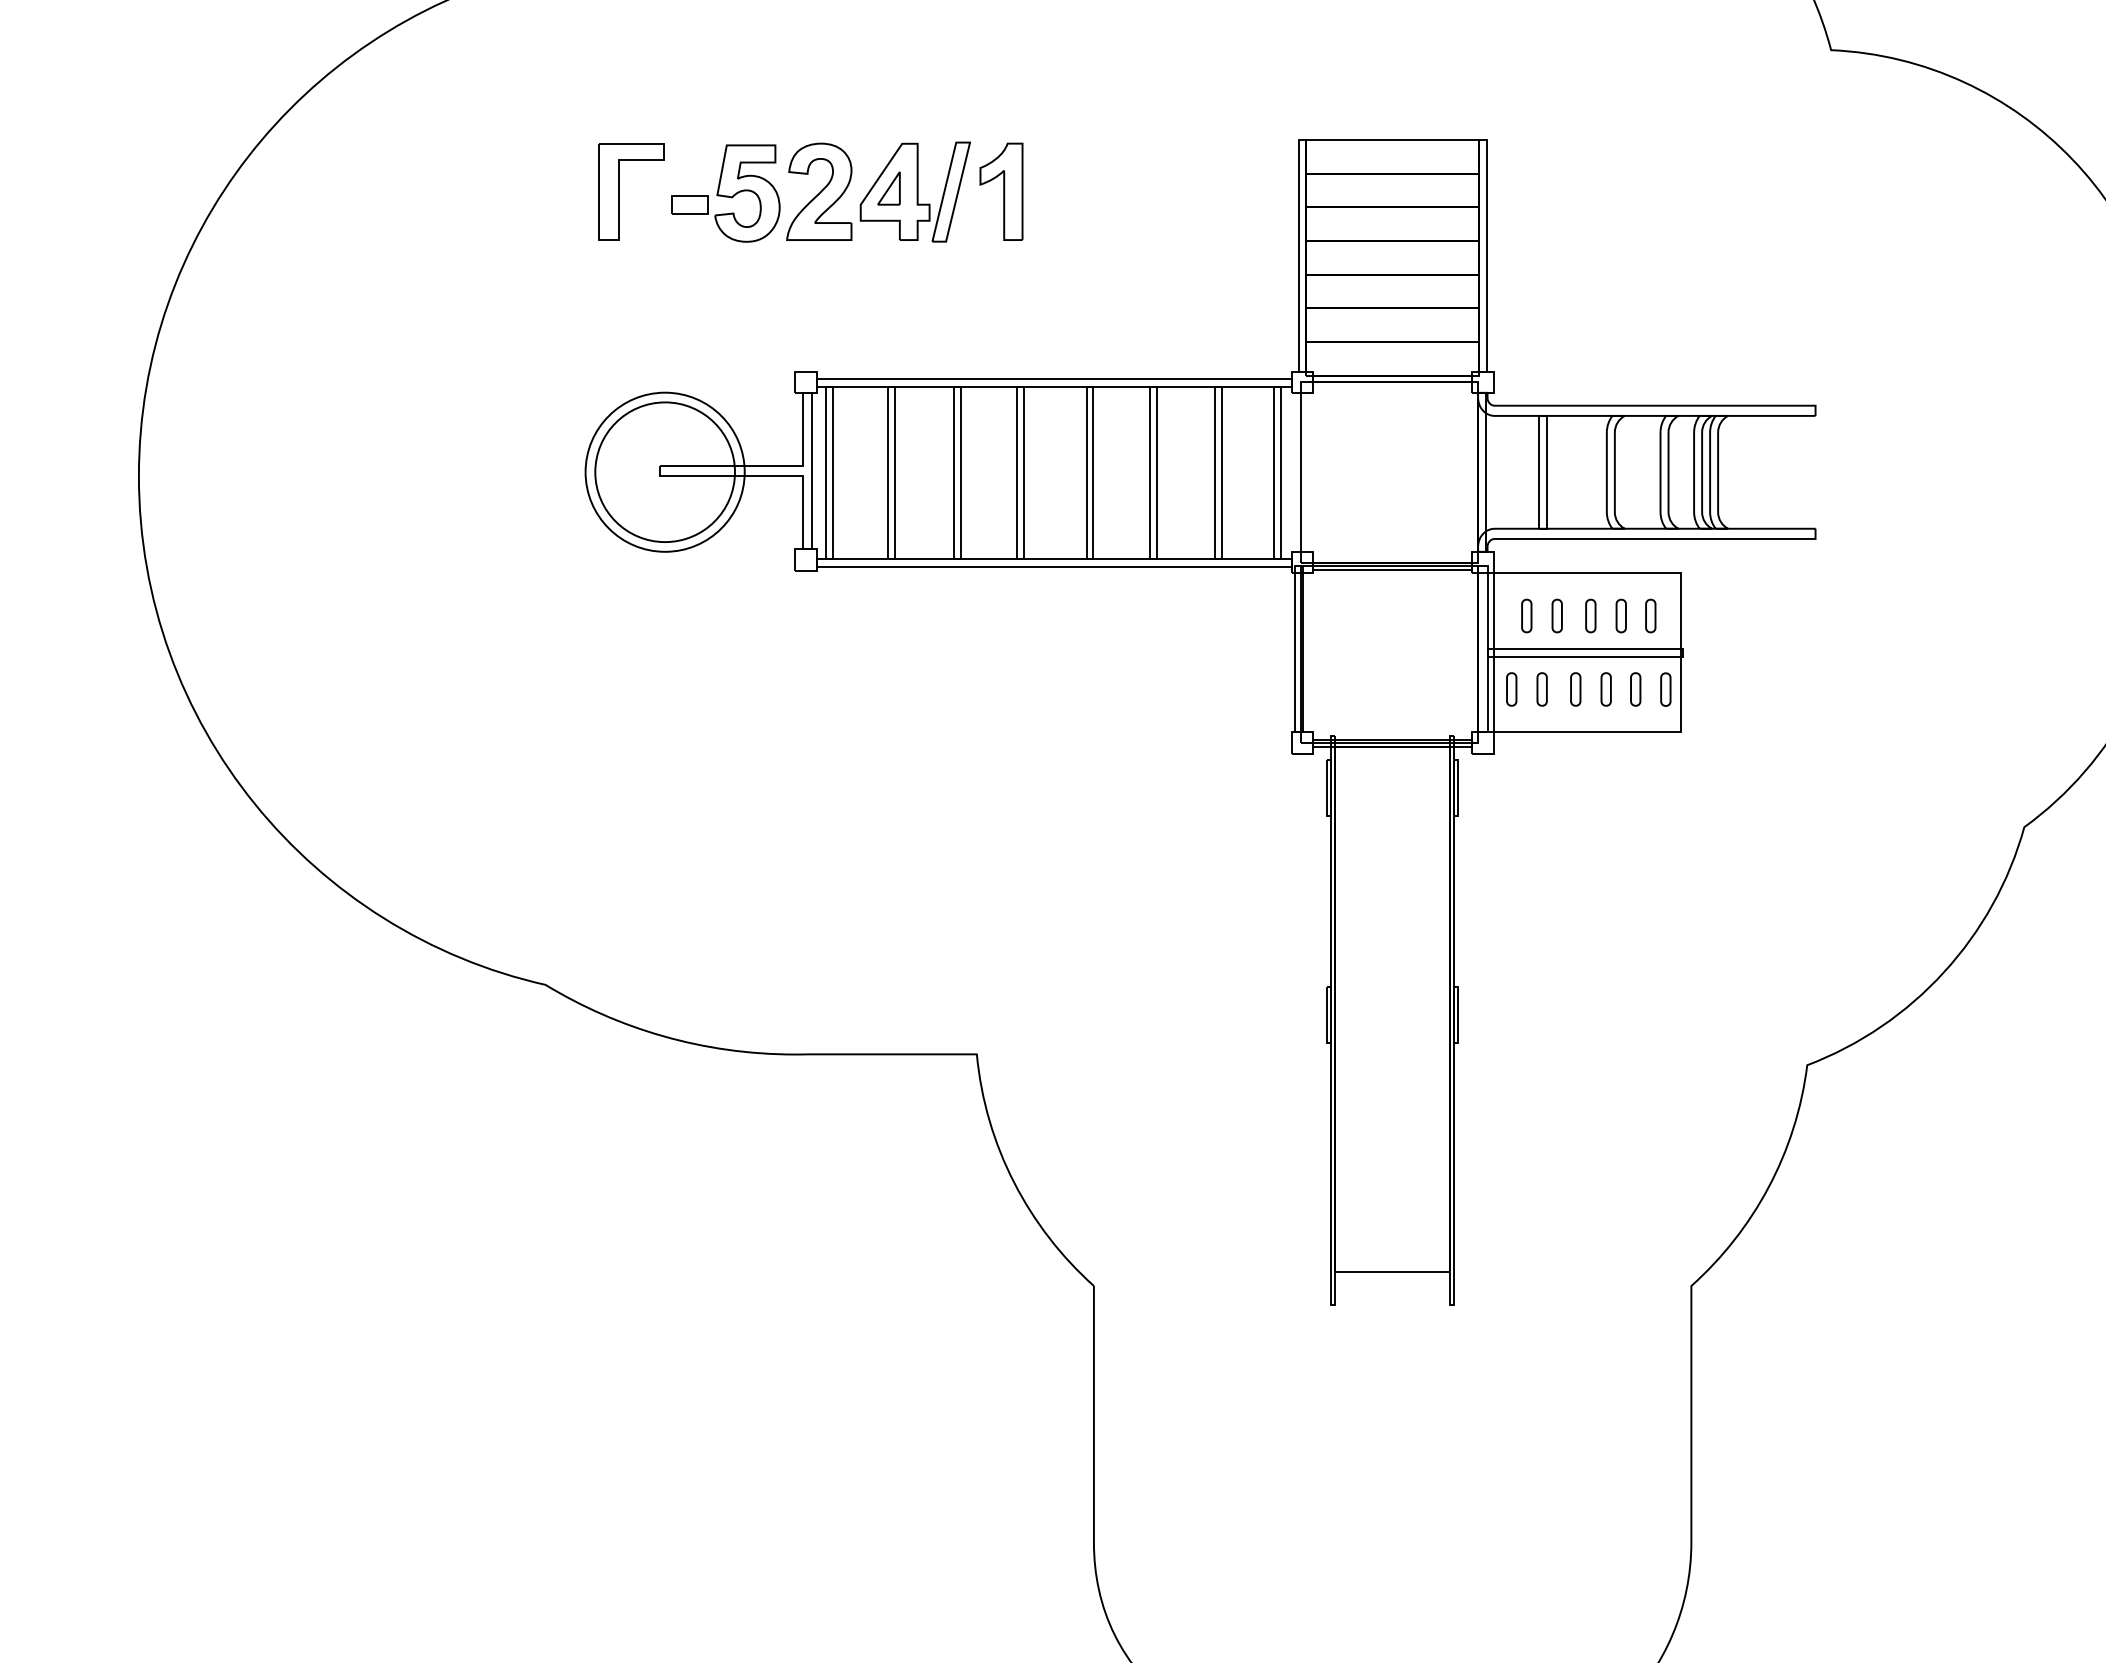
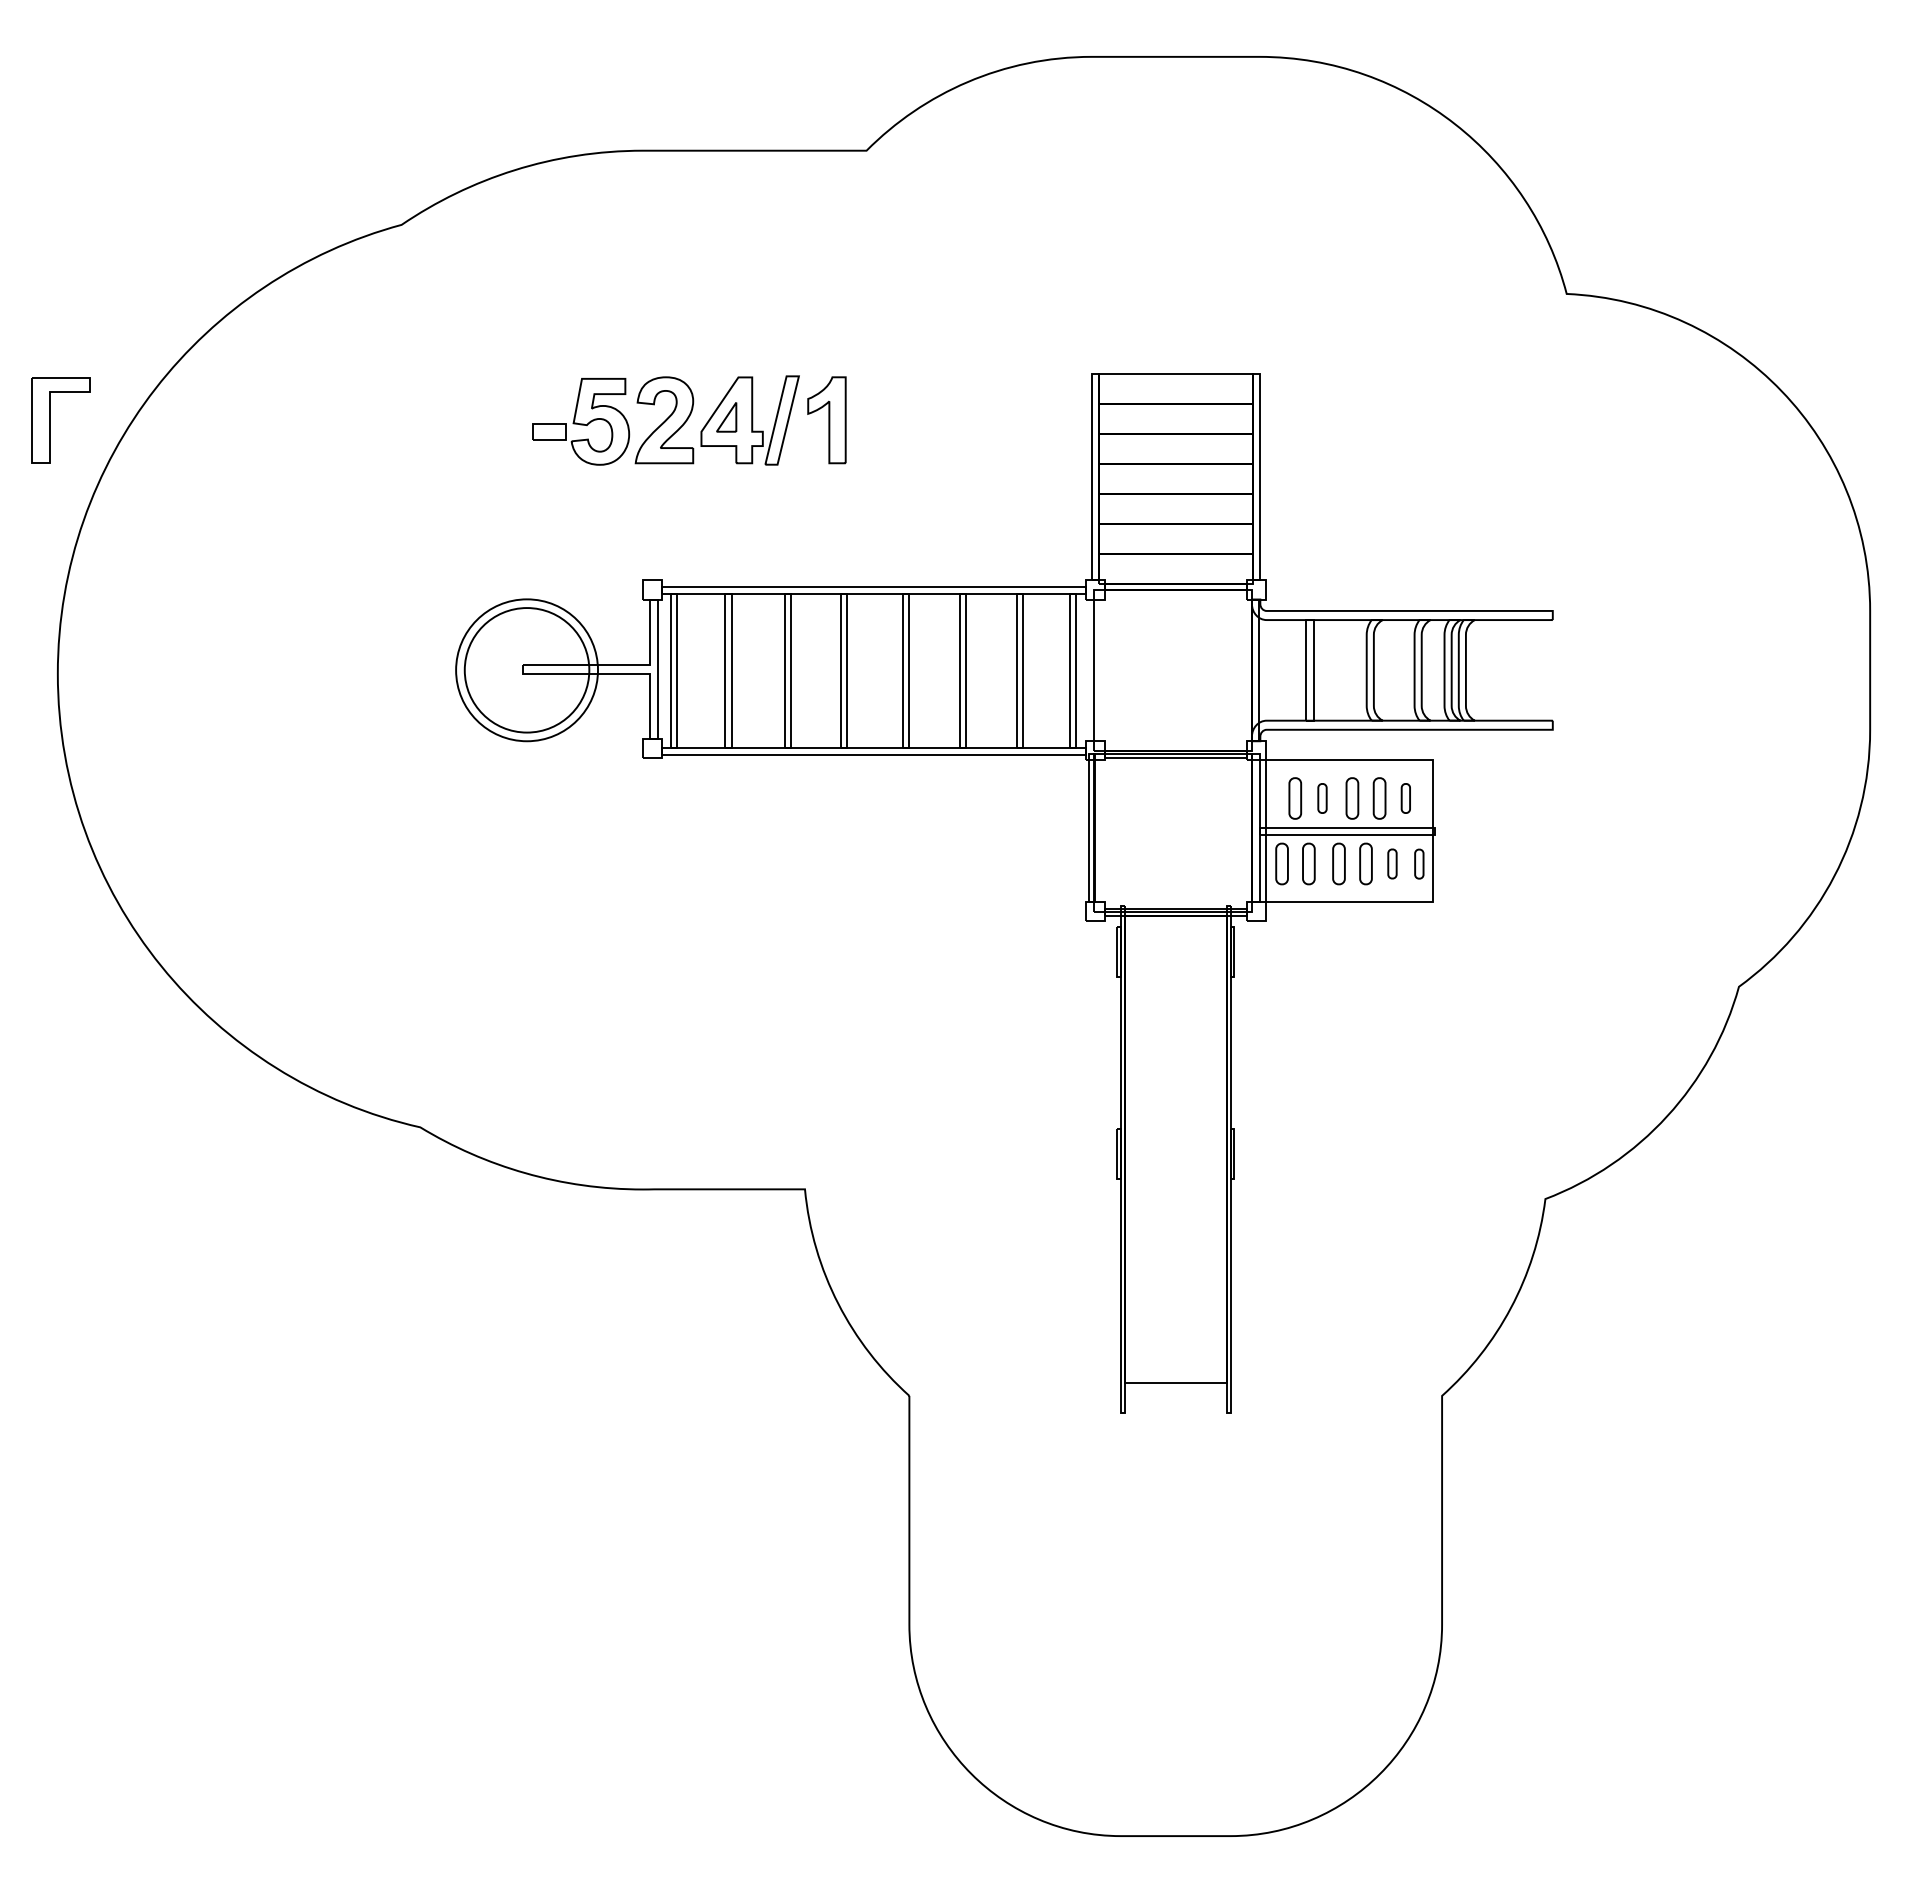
part: (619, 192) -> (50, 420), moved
part: (1526, 616) -> (1295, 798), size x1.4
part: (1590, 616) -> (1352, 798), size x1.4
part: (1621, 616) -> (1379, 798), size x1.4
part: (1511, 688) -> (1281, 863), size x1.4
part: (1542, 688) -> (1309, 863), size x1.4
part: (1575, 688) -> (1338, 863), size x1.4
part: (1606, 688) -> (1366, 863), size x1.4

